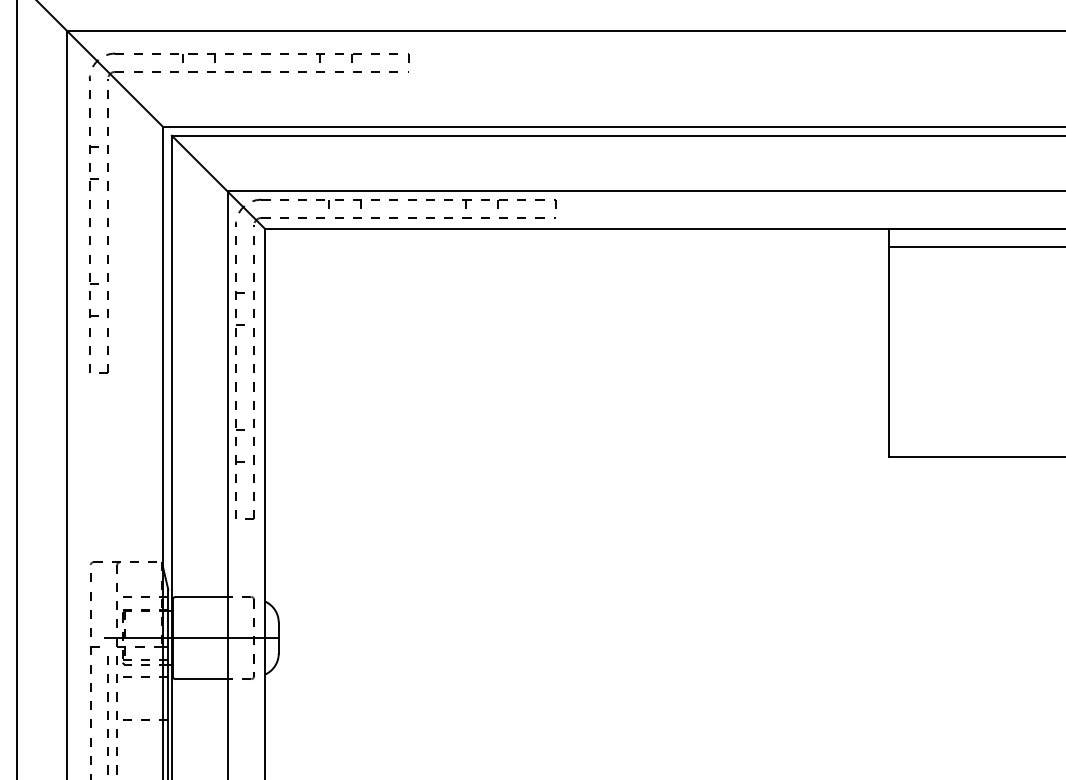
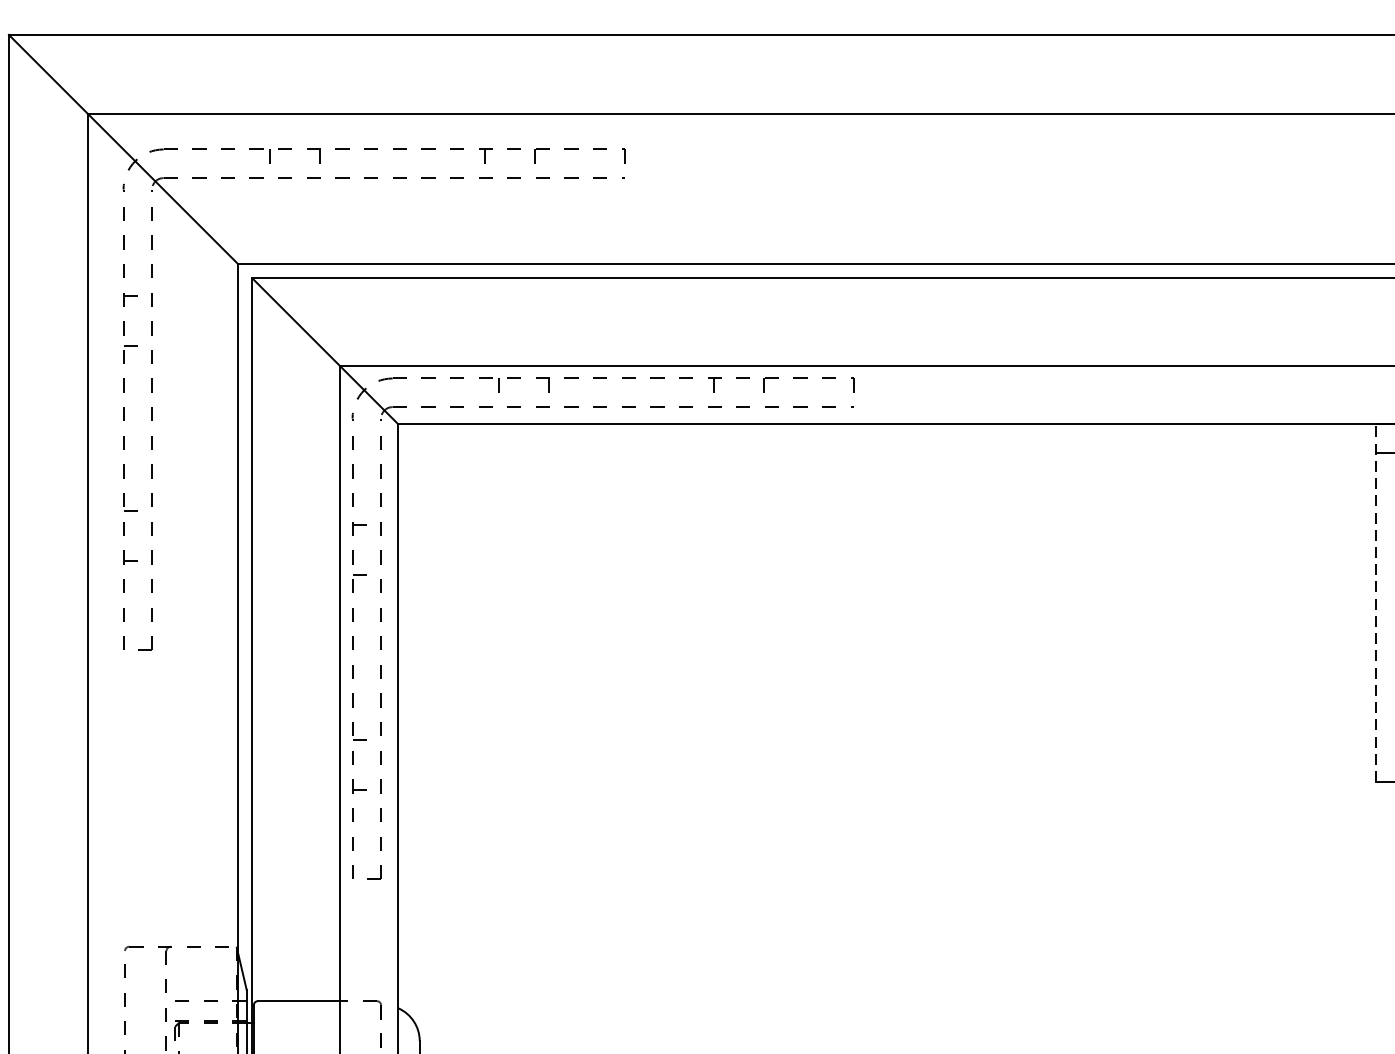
line: (888, 342) -> (1375, 602), solid -> dashed

